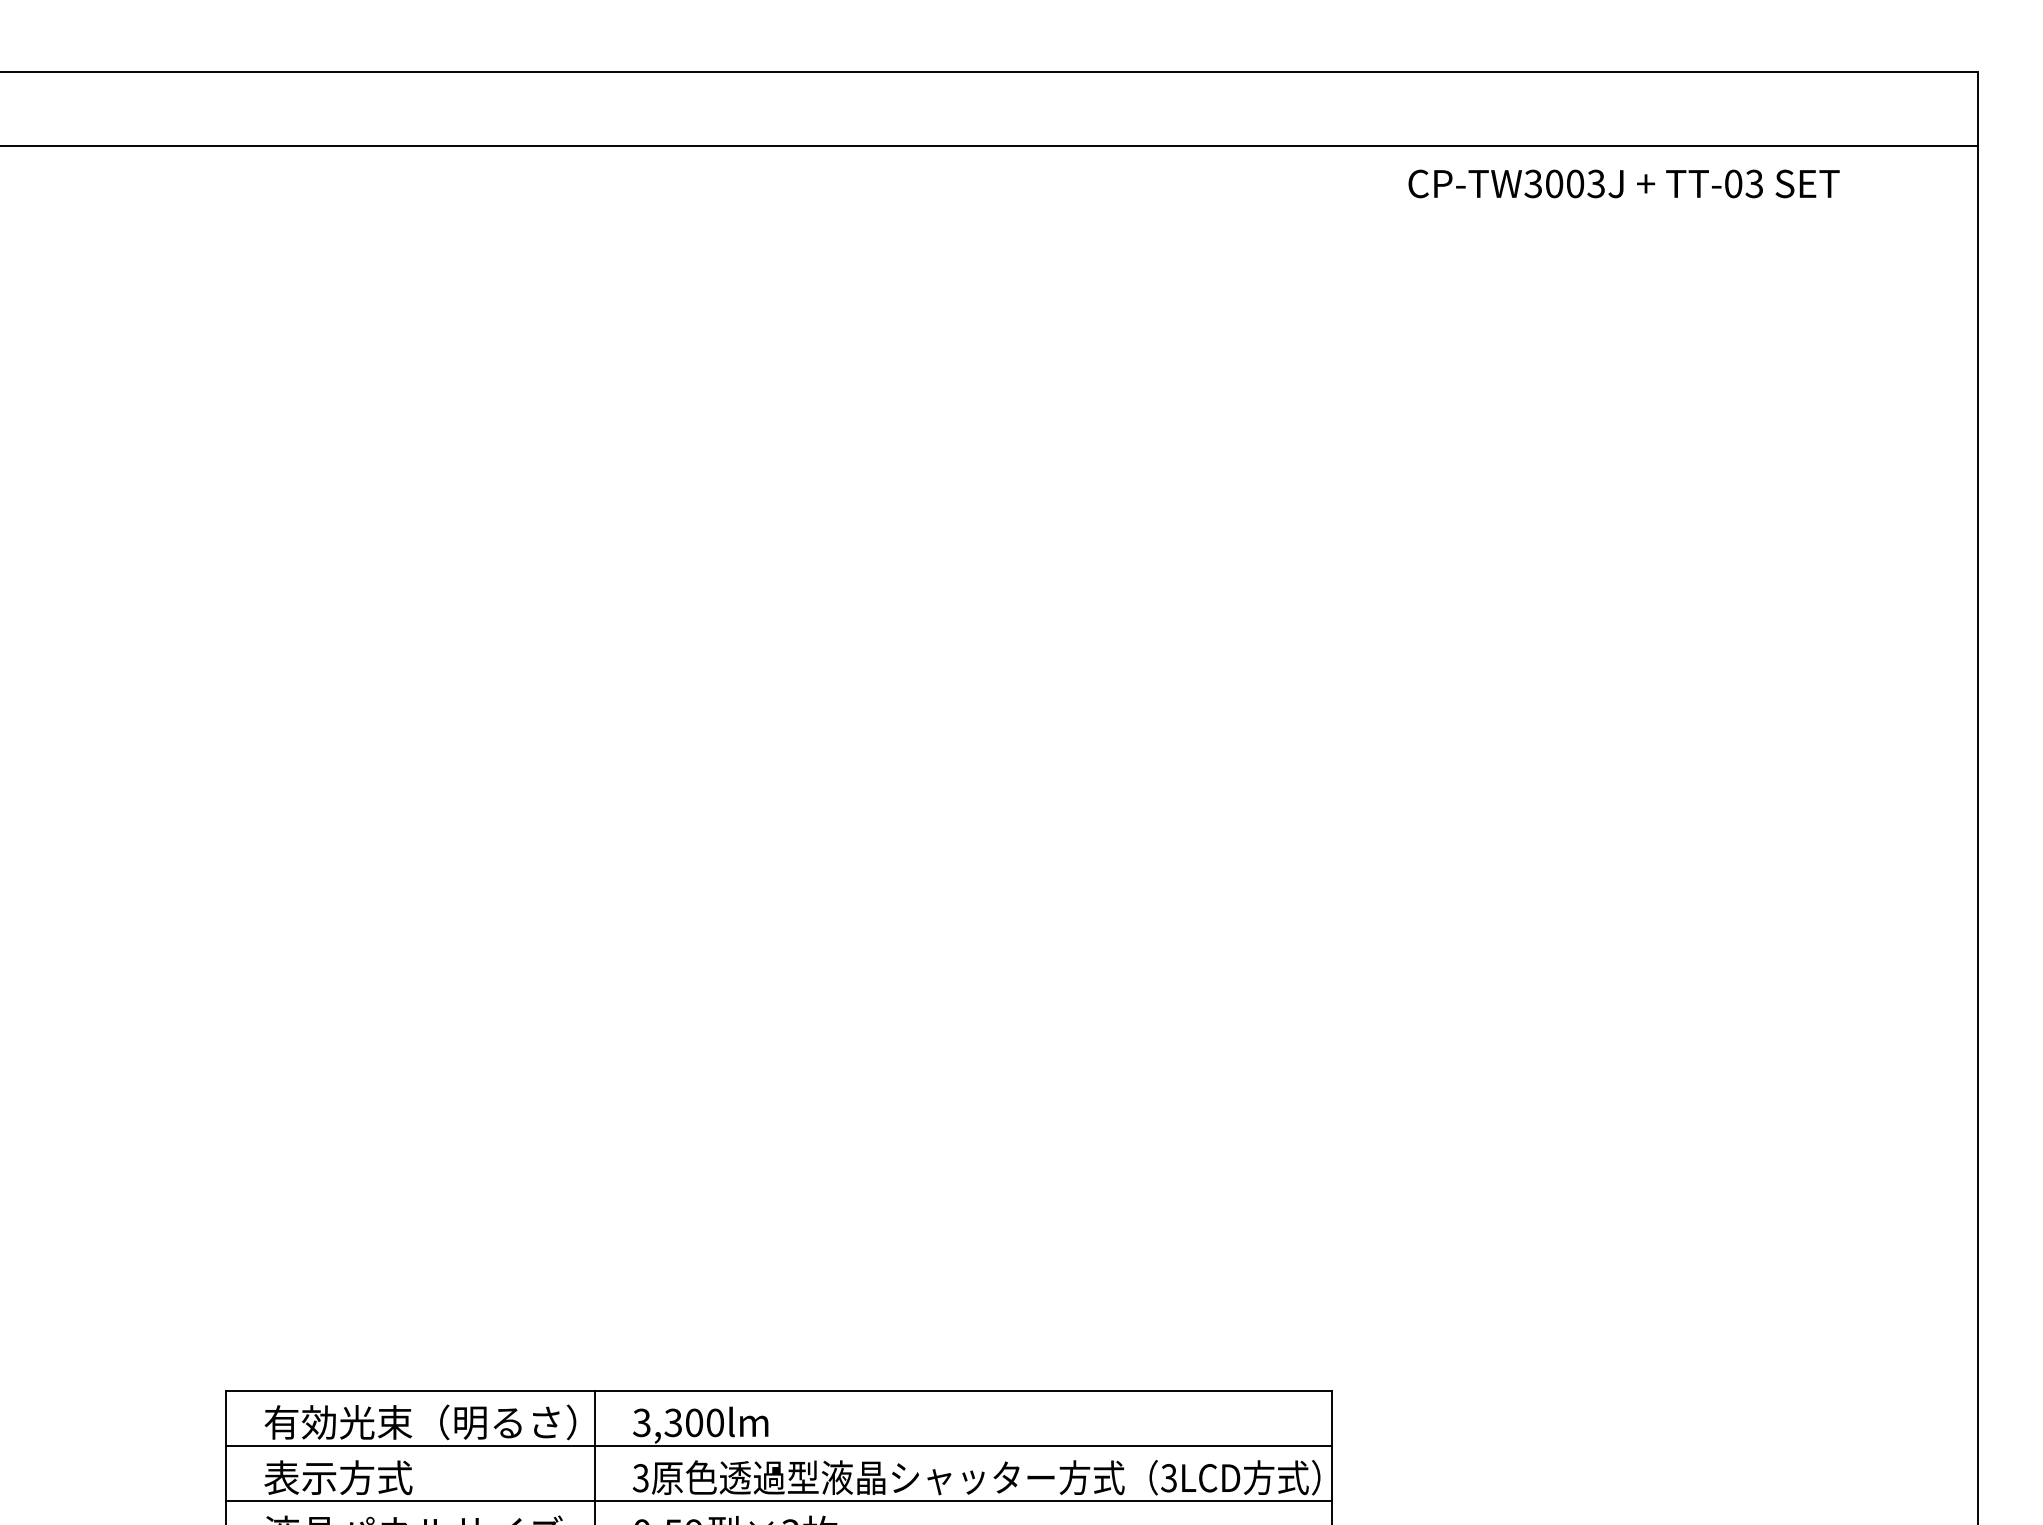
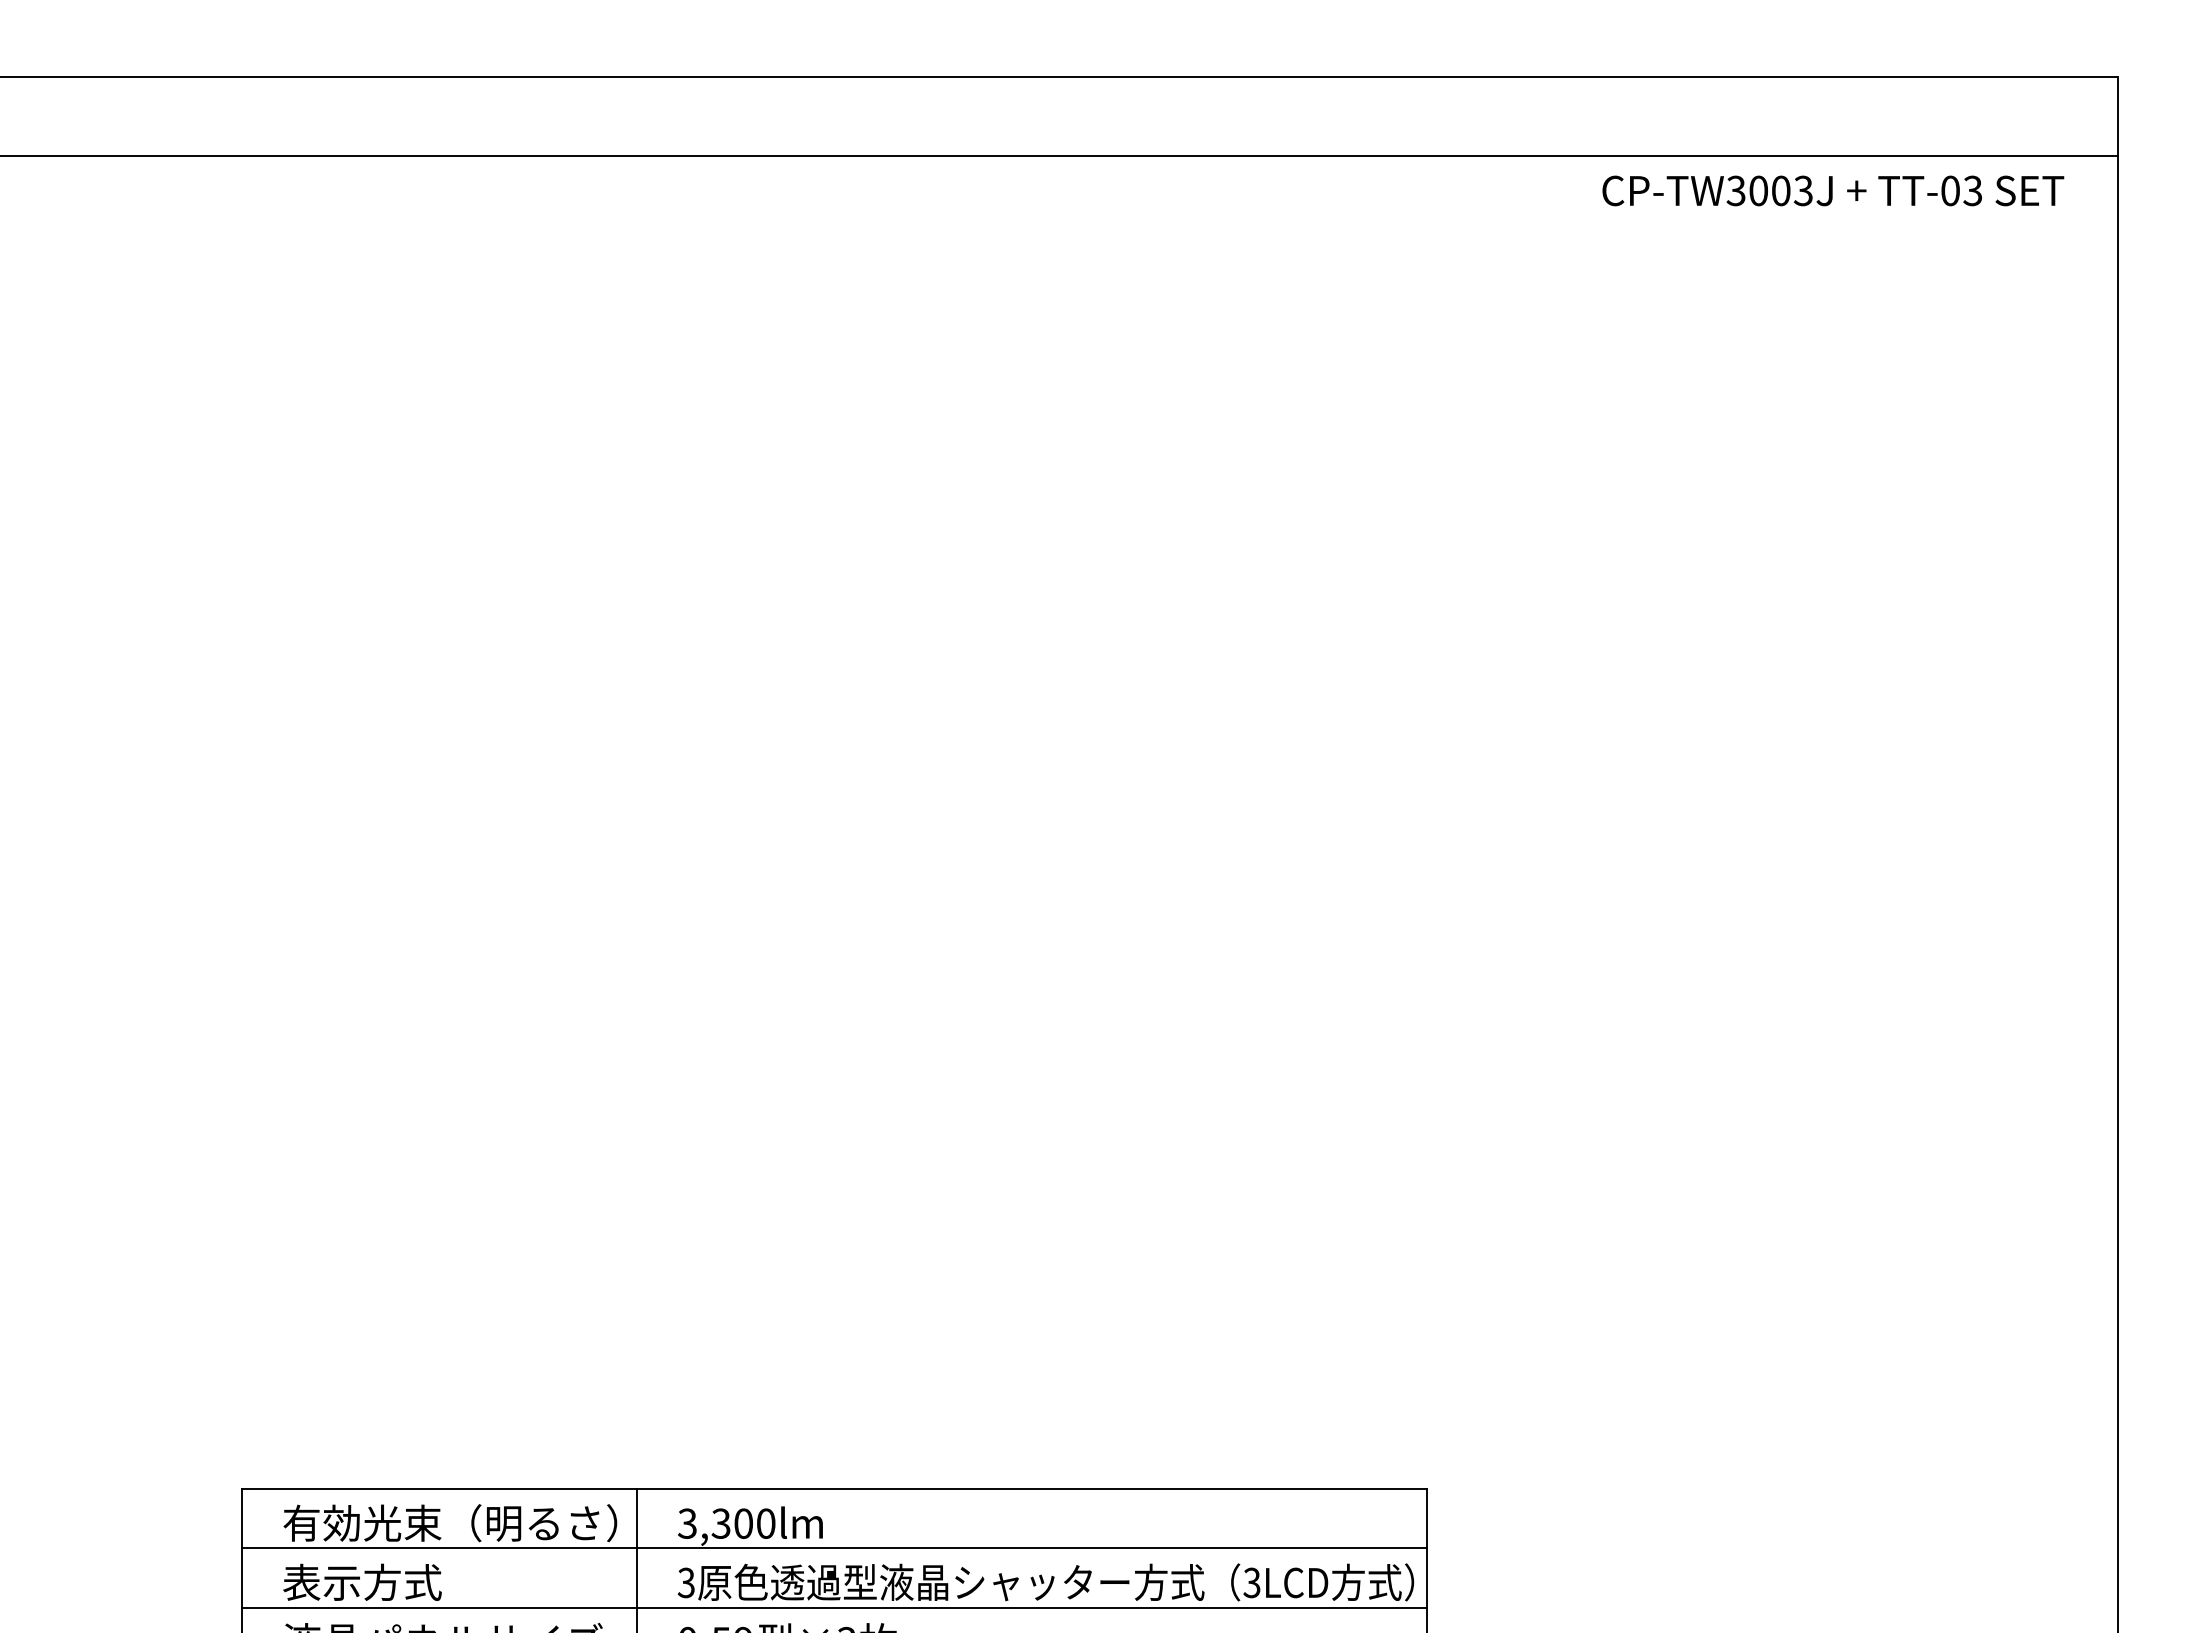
text: (1624, 183) -> (1833, 190), moved

